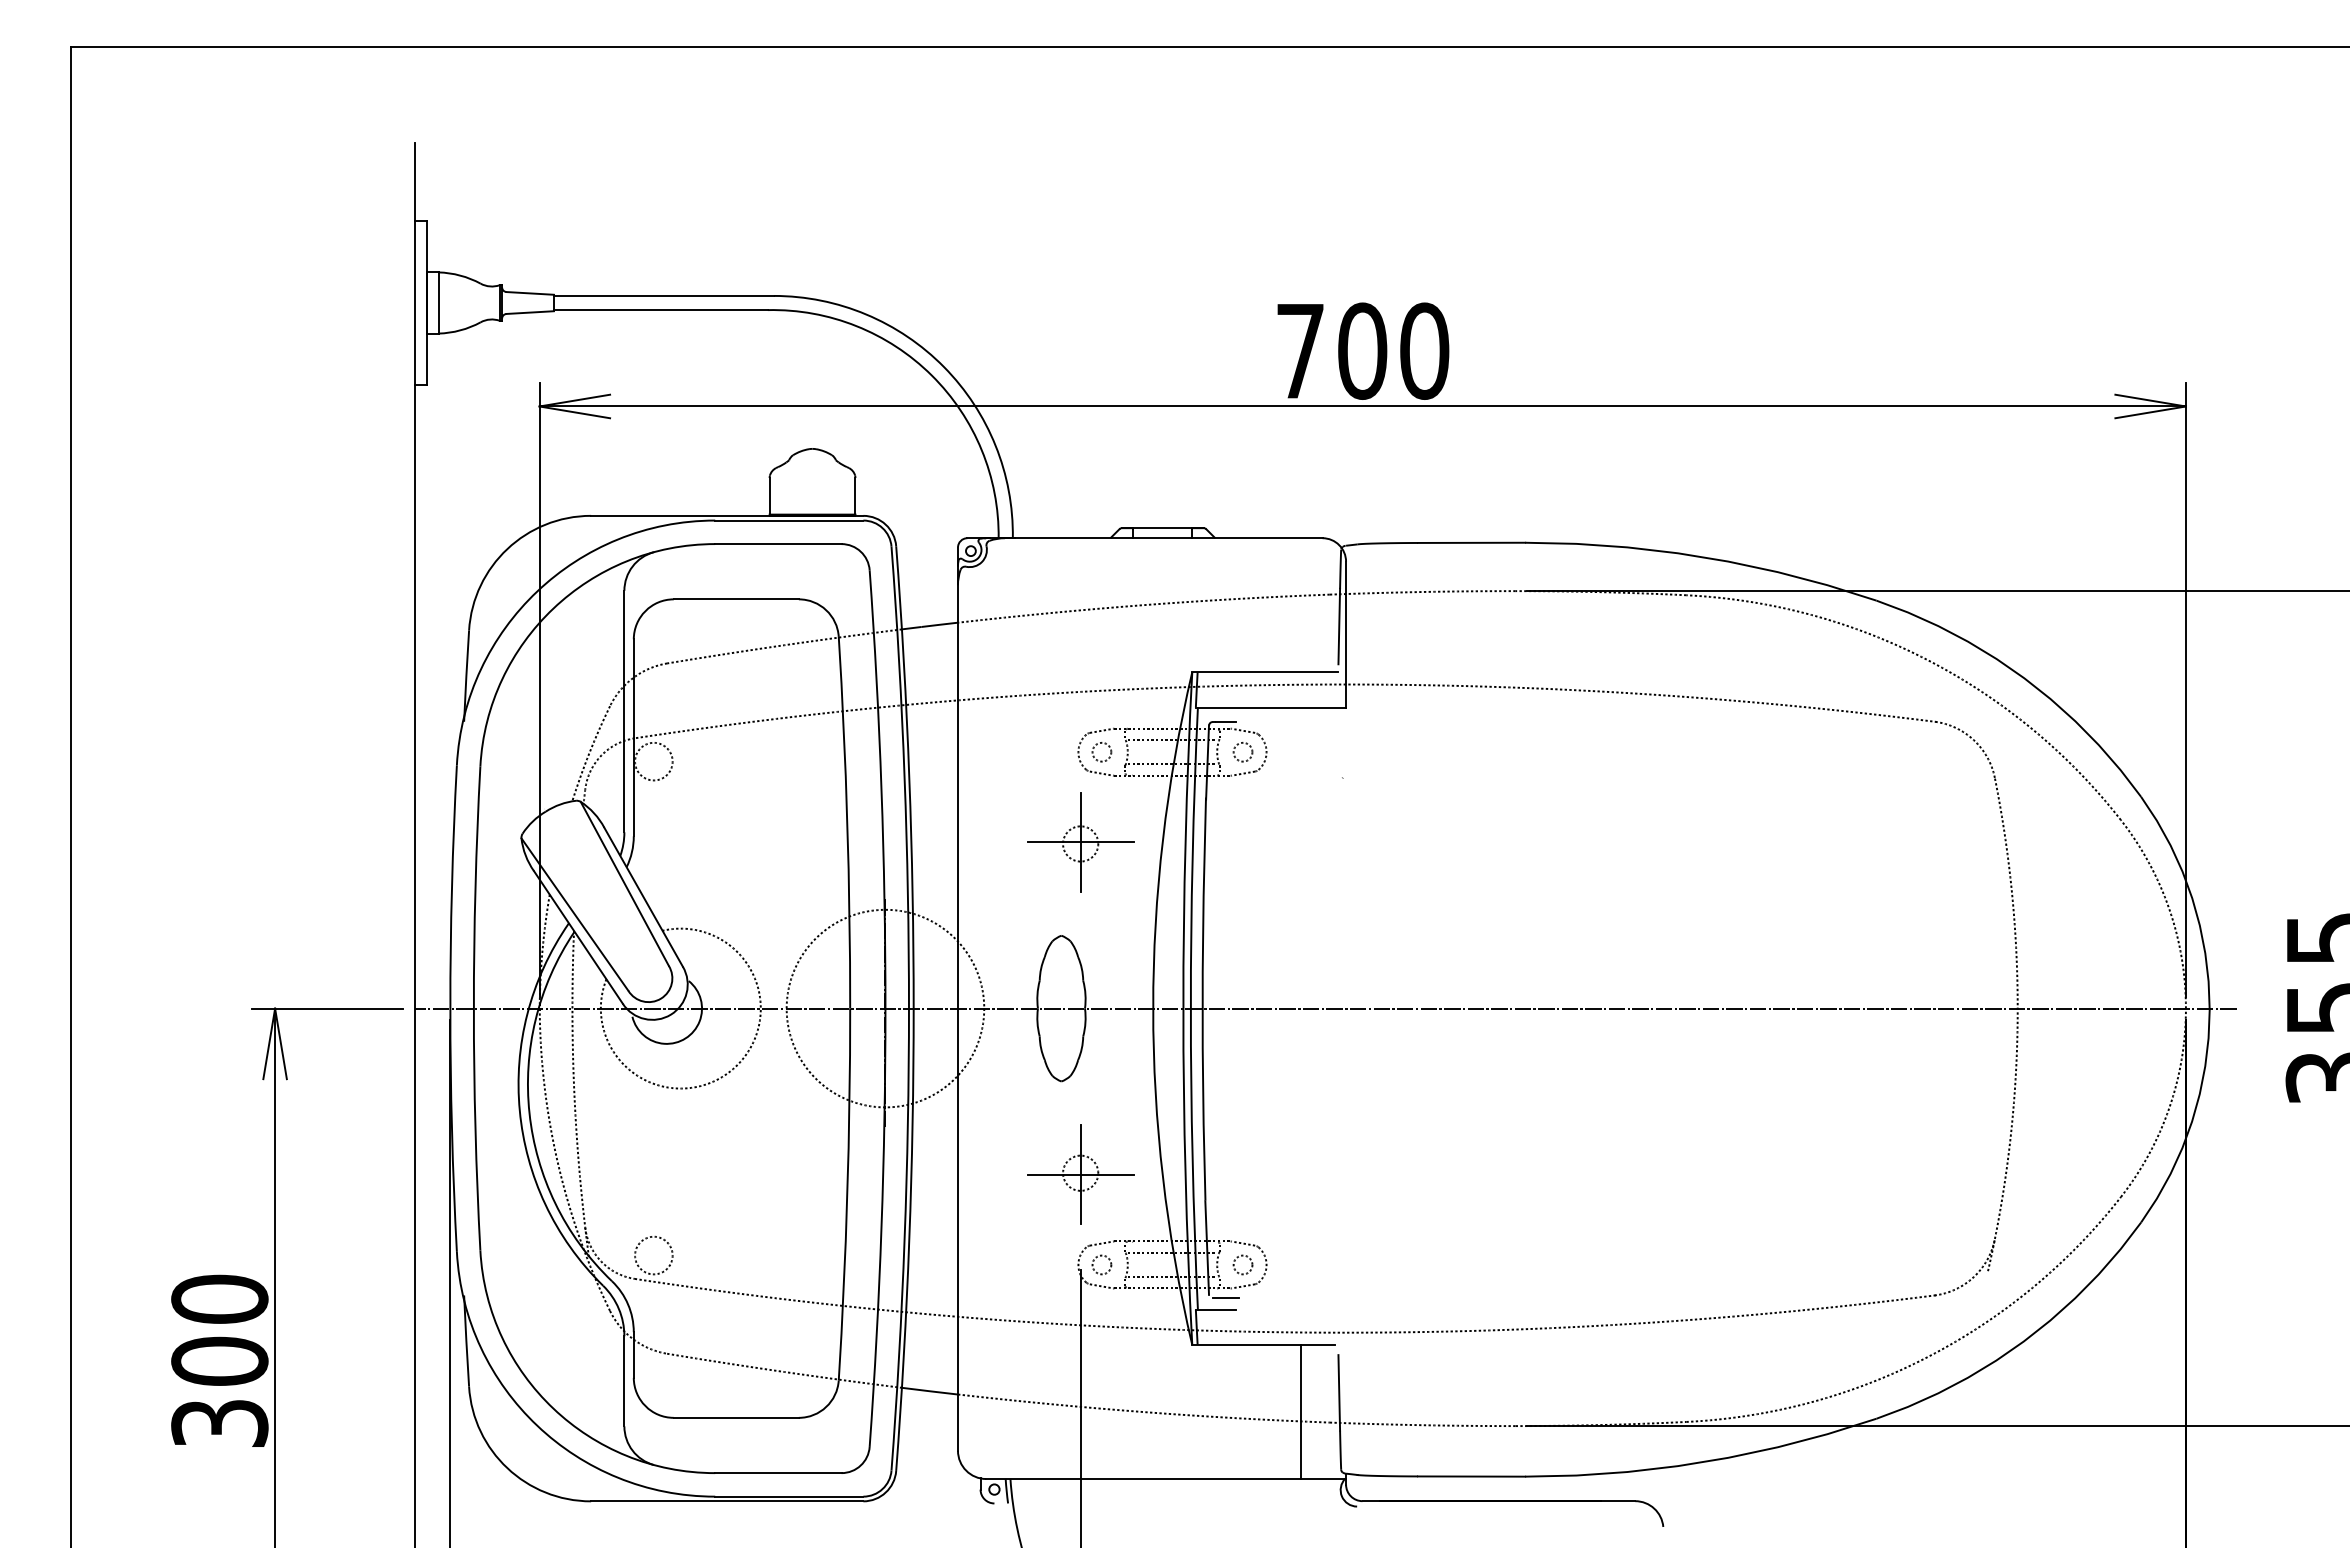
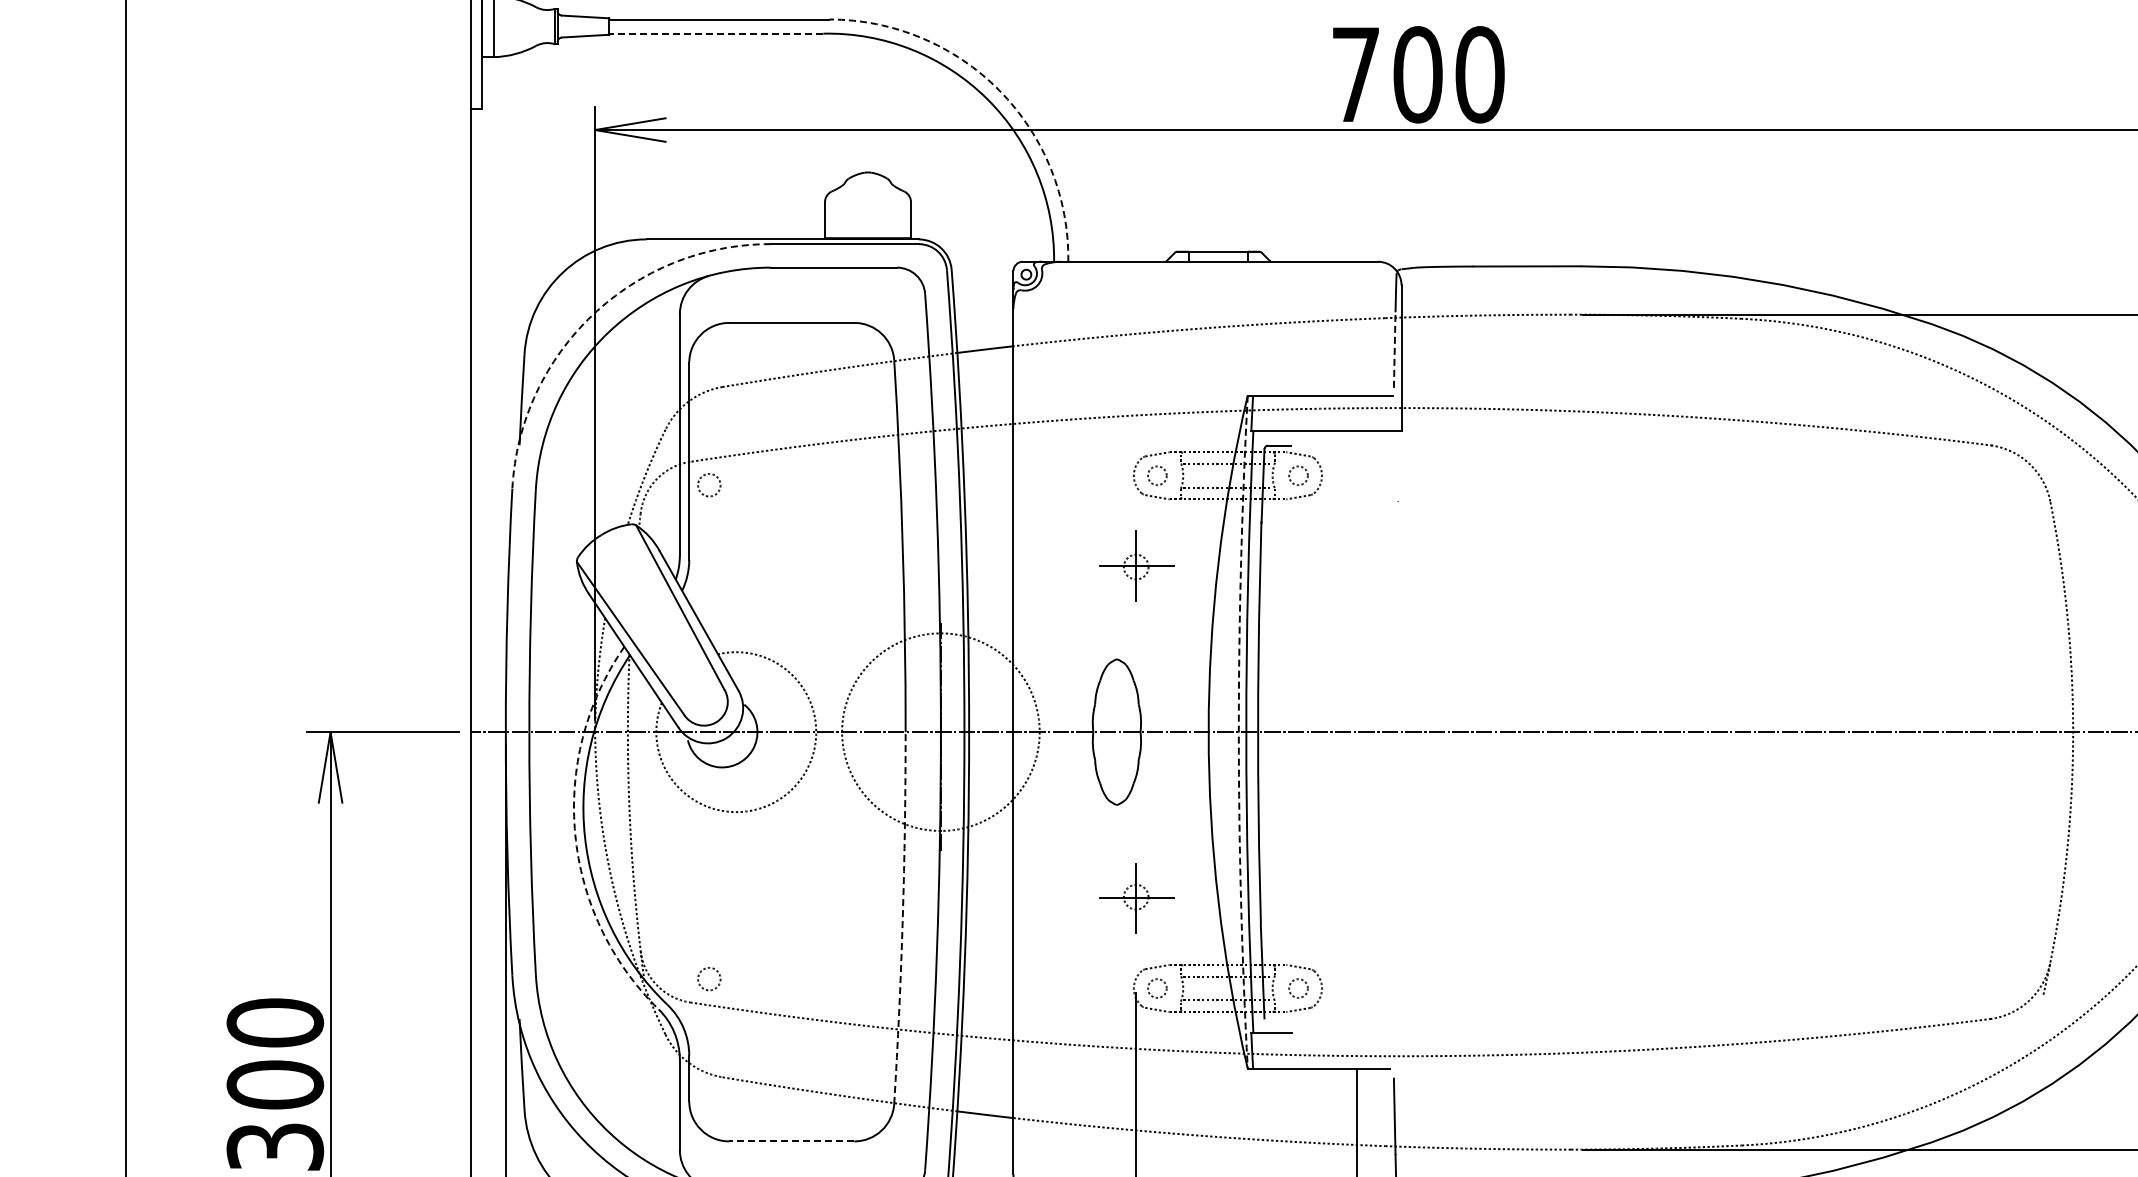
line: (660, 310) -> (715, 34), solid -> dashed
arc: (944, 367) -> (999, 91), solid -> dashed
arc: (537, 591) -> (592, 315), solid -> dashed
line: (1339, 626) -> (1394, 350), solid -> dashed
circle: (653, 761) -> (708, 485), size x0.6
part: (1080, 842) -> (1135, 566), size x0.7
arc: (1183, 1008) -> (1238, 732), solid -> dashed
arc: (519, 1110) -> (574, 834), solid -> dashed
part: (1080, 1174) -> (1135, 898), size x0.7
arc: (847, 1194) -> (902, 918), solid -> dashed
circle: (653, 1255) -> (708, 979), size x0.6
line: (1225, 1298) -> (1280, 1022), removed
line: (736, 1417) -> (791, 1141), solid -> dashed

